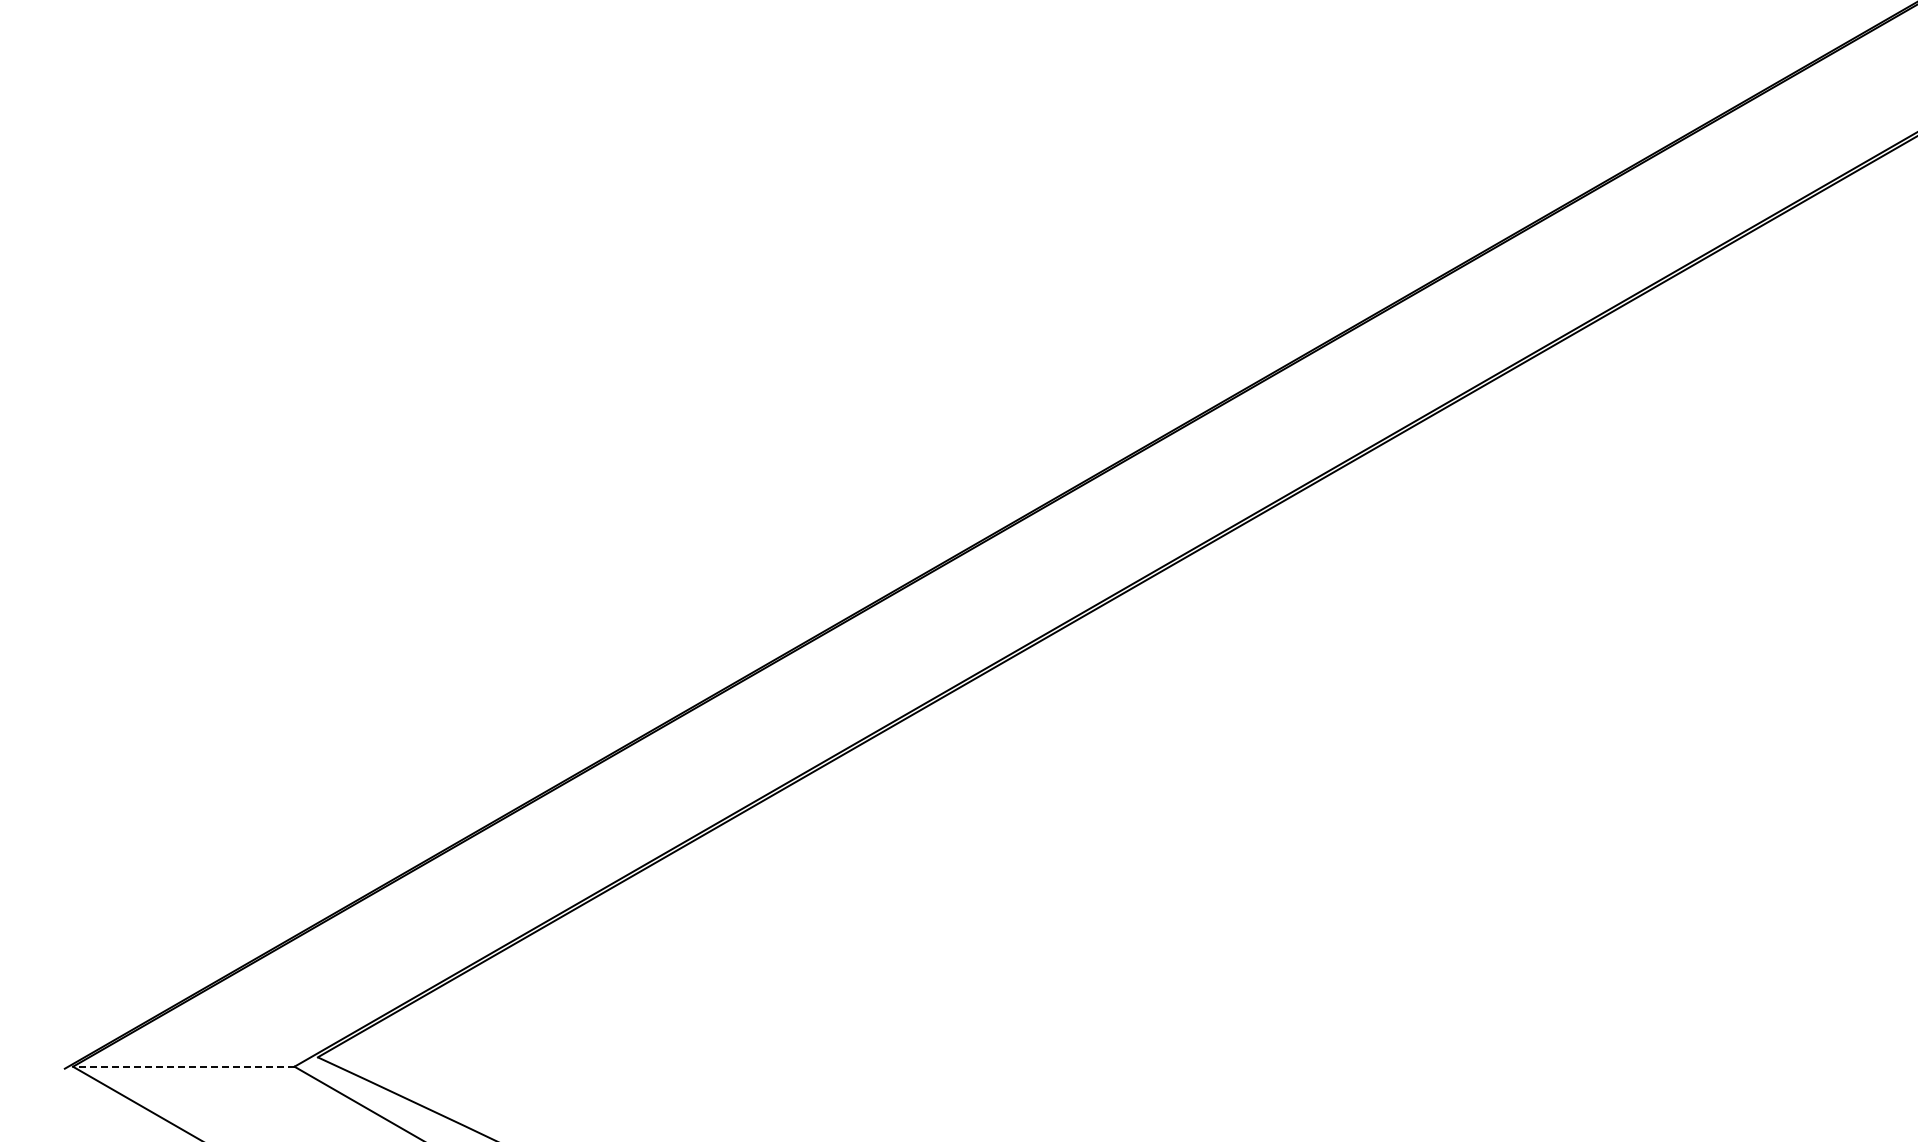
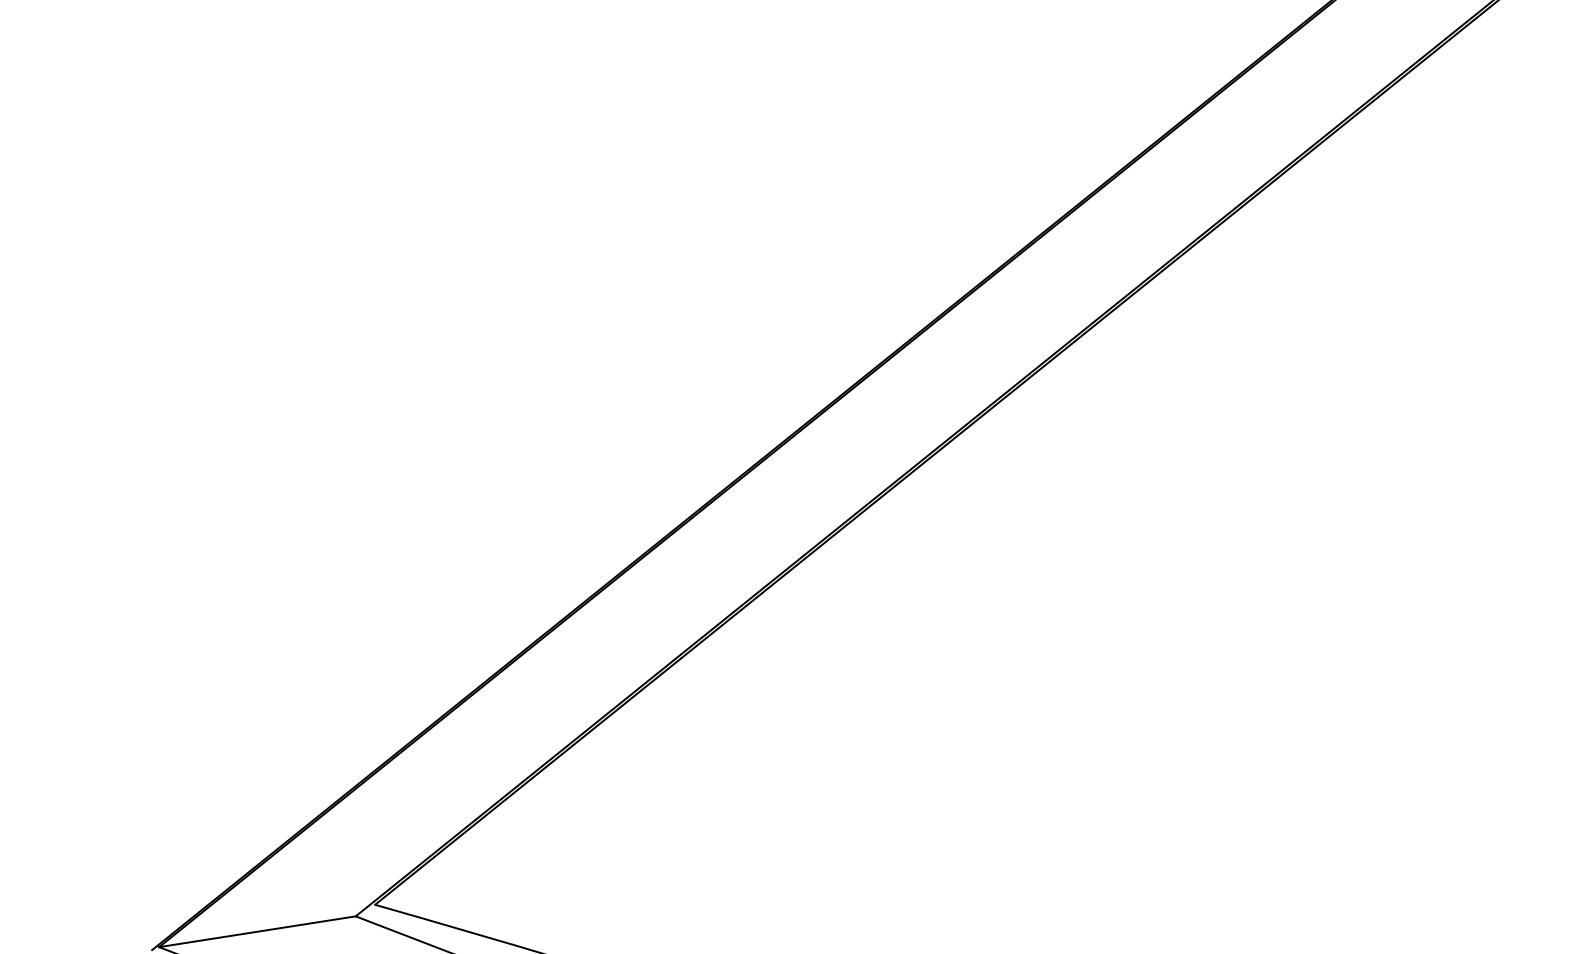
line: (183, 1066) -> (257, 931), dashed -> solid

